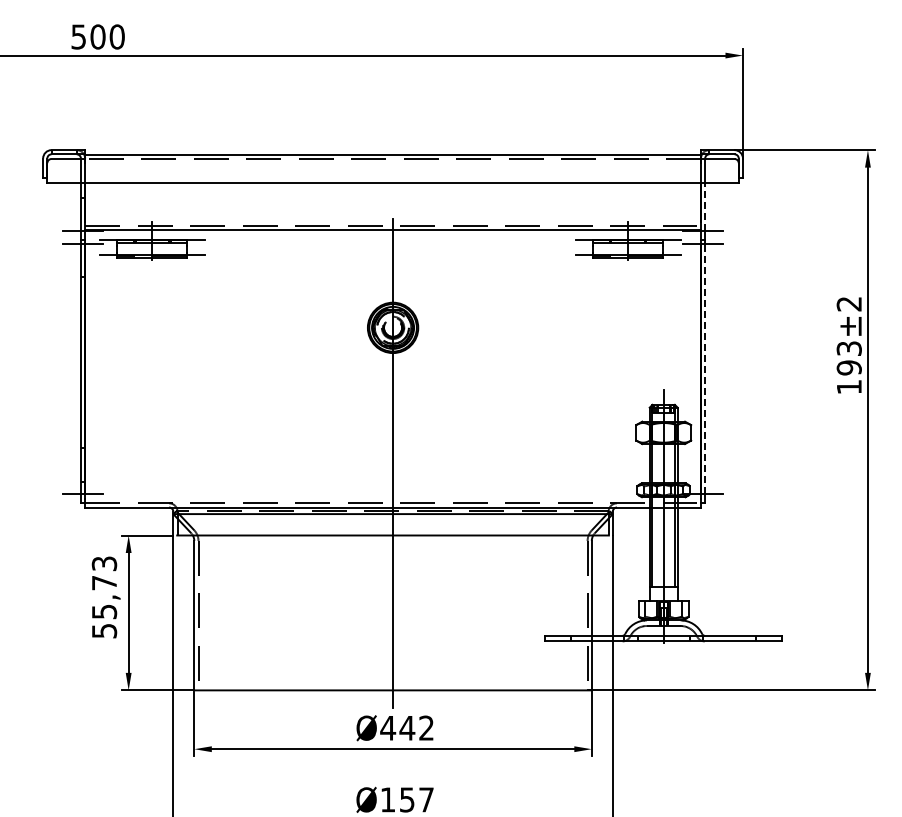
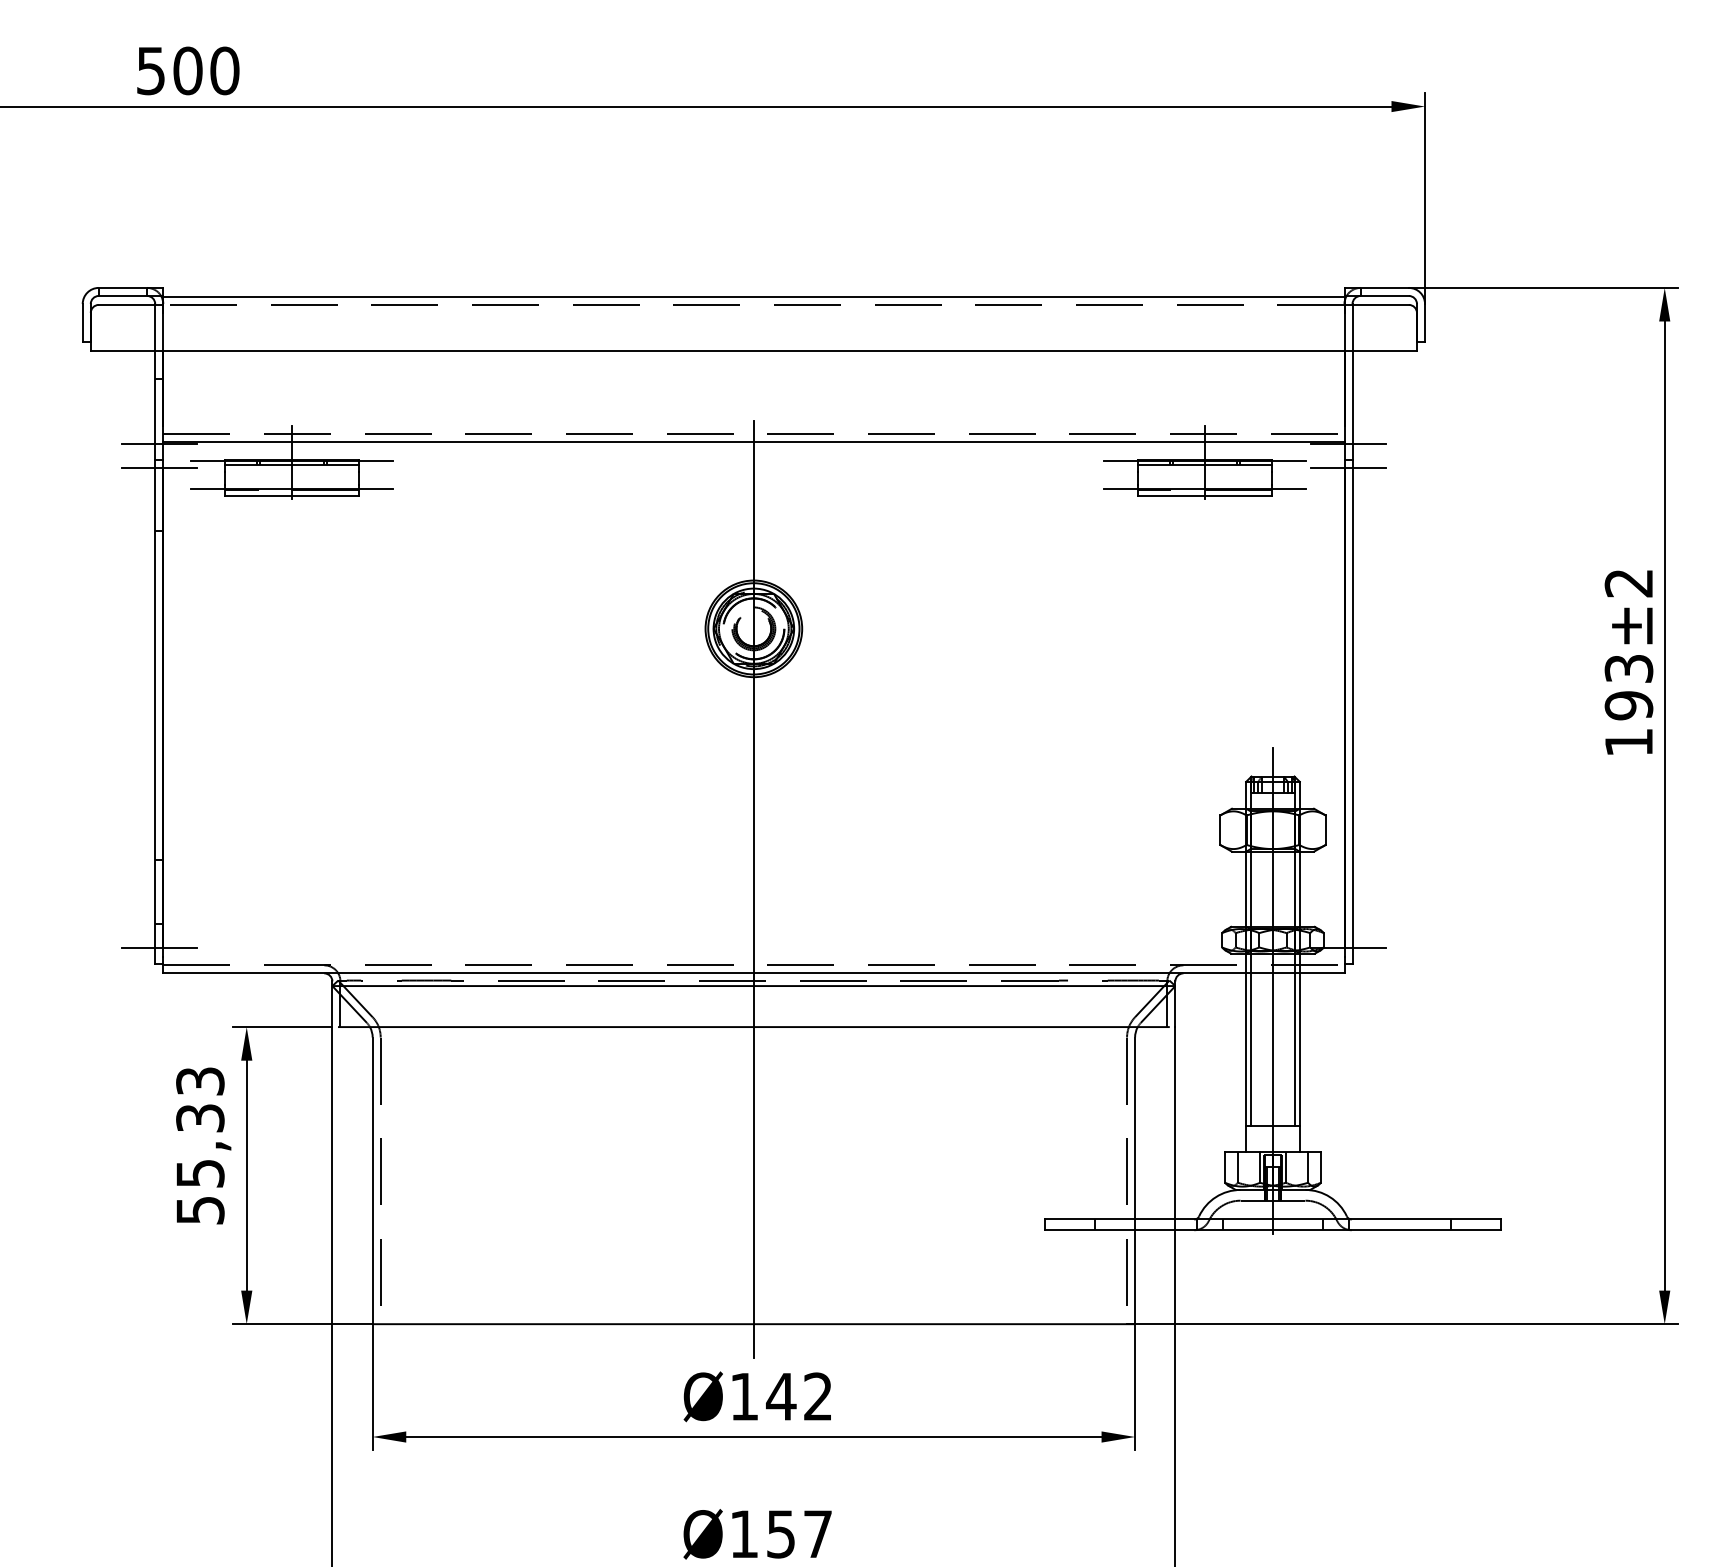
line: (705, 206) -> (1353, 396), dashed -> solid
line: (705, 368) -> (1353, 706), dashed -> solid
text: (104, 582) -> (200, 1117), 55,73 -> 55,33
text: (388, 728) -> (745, 1397), 442 -> 142

